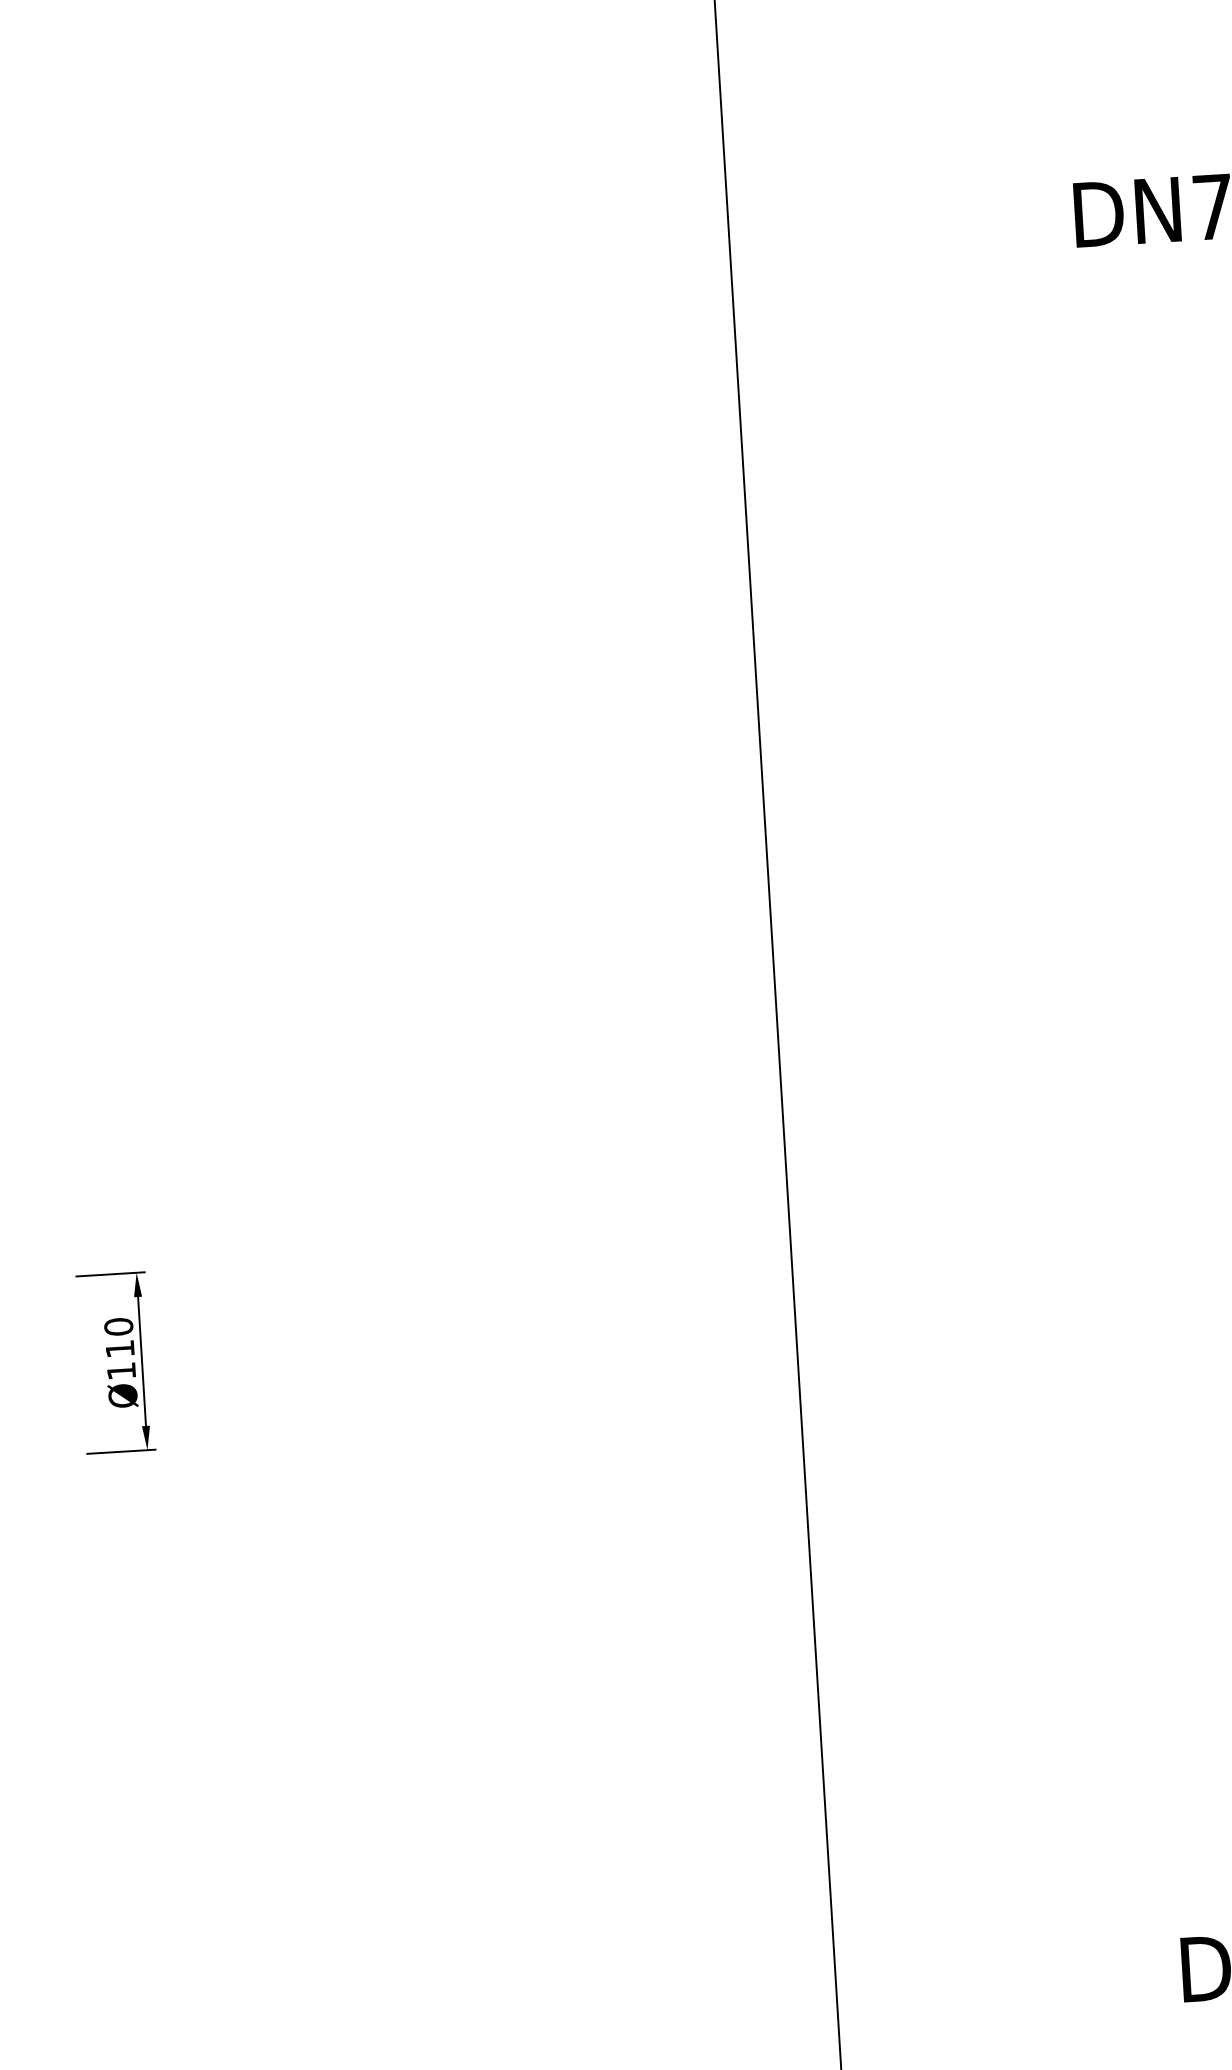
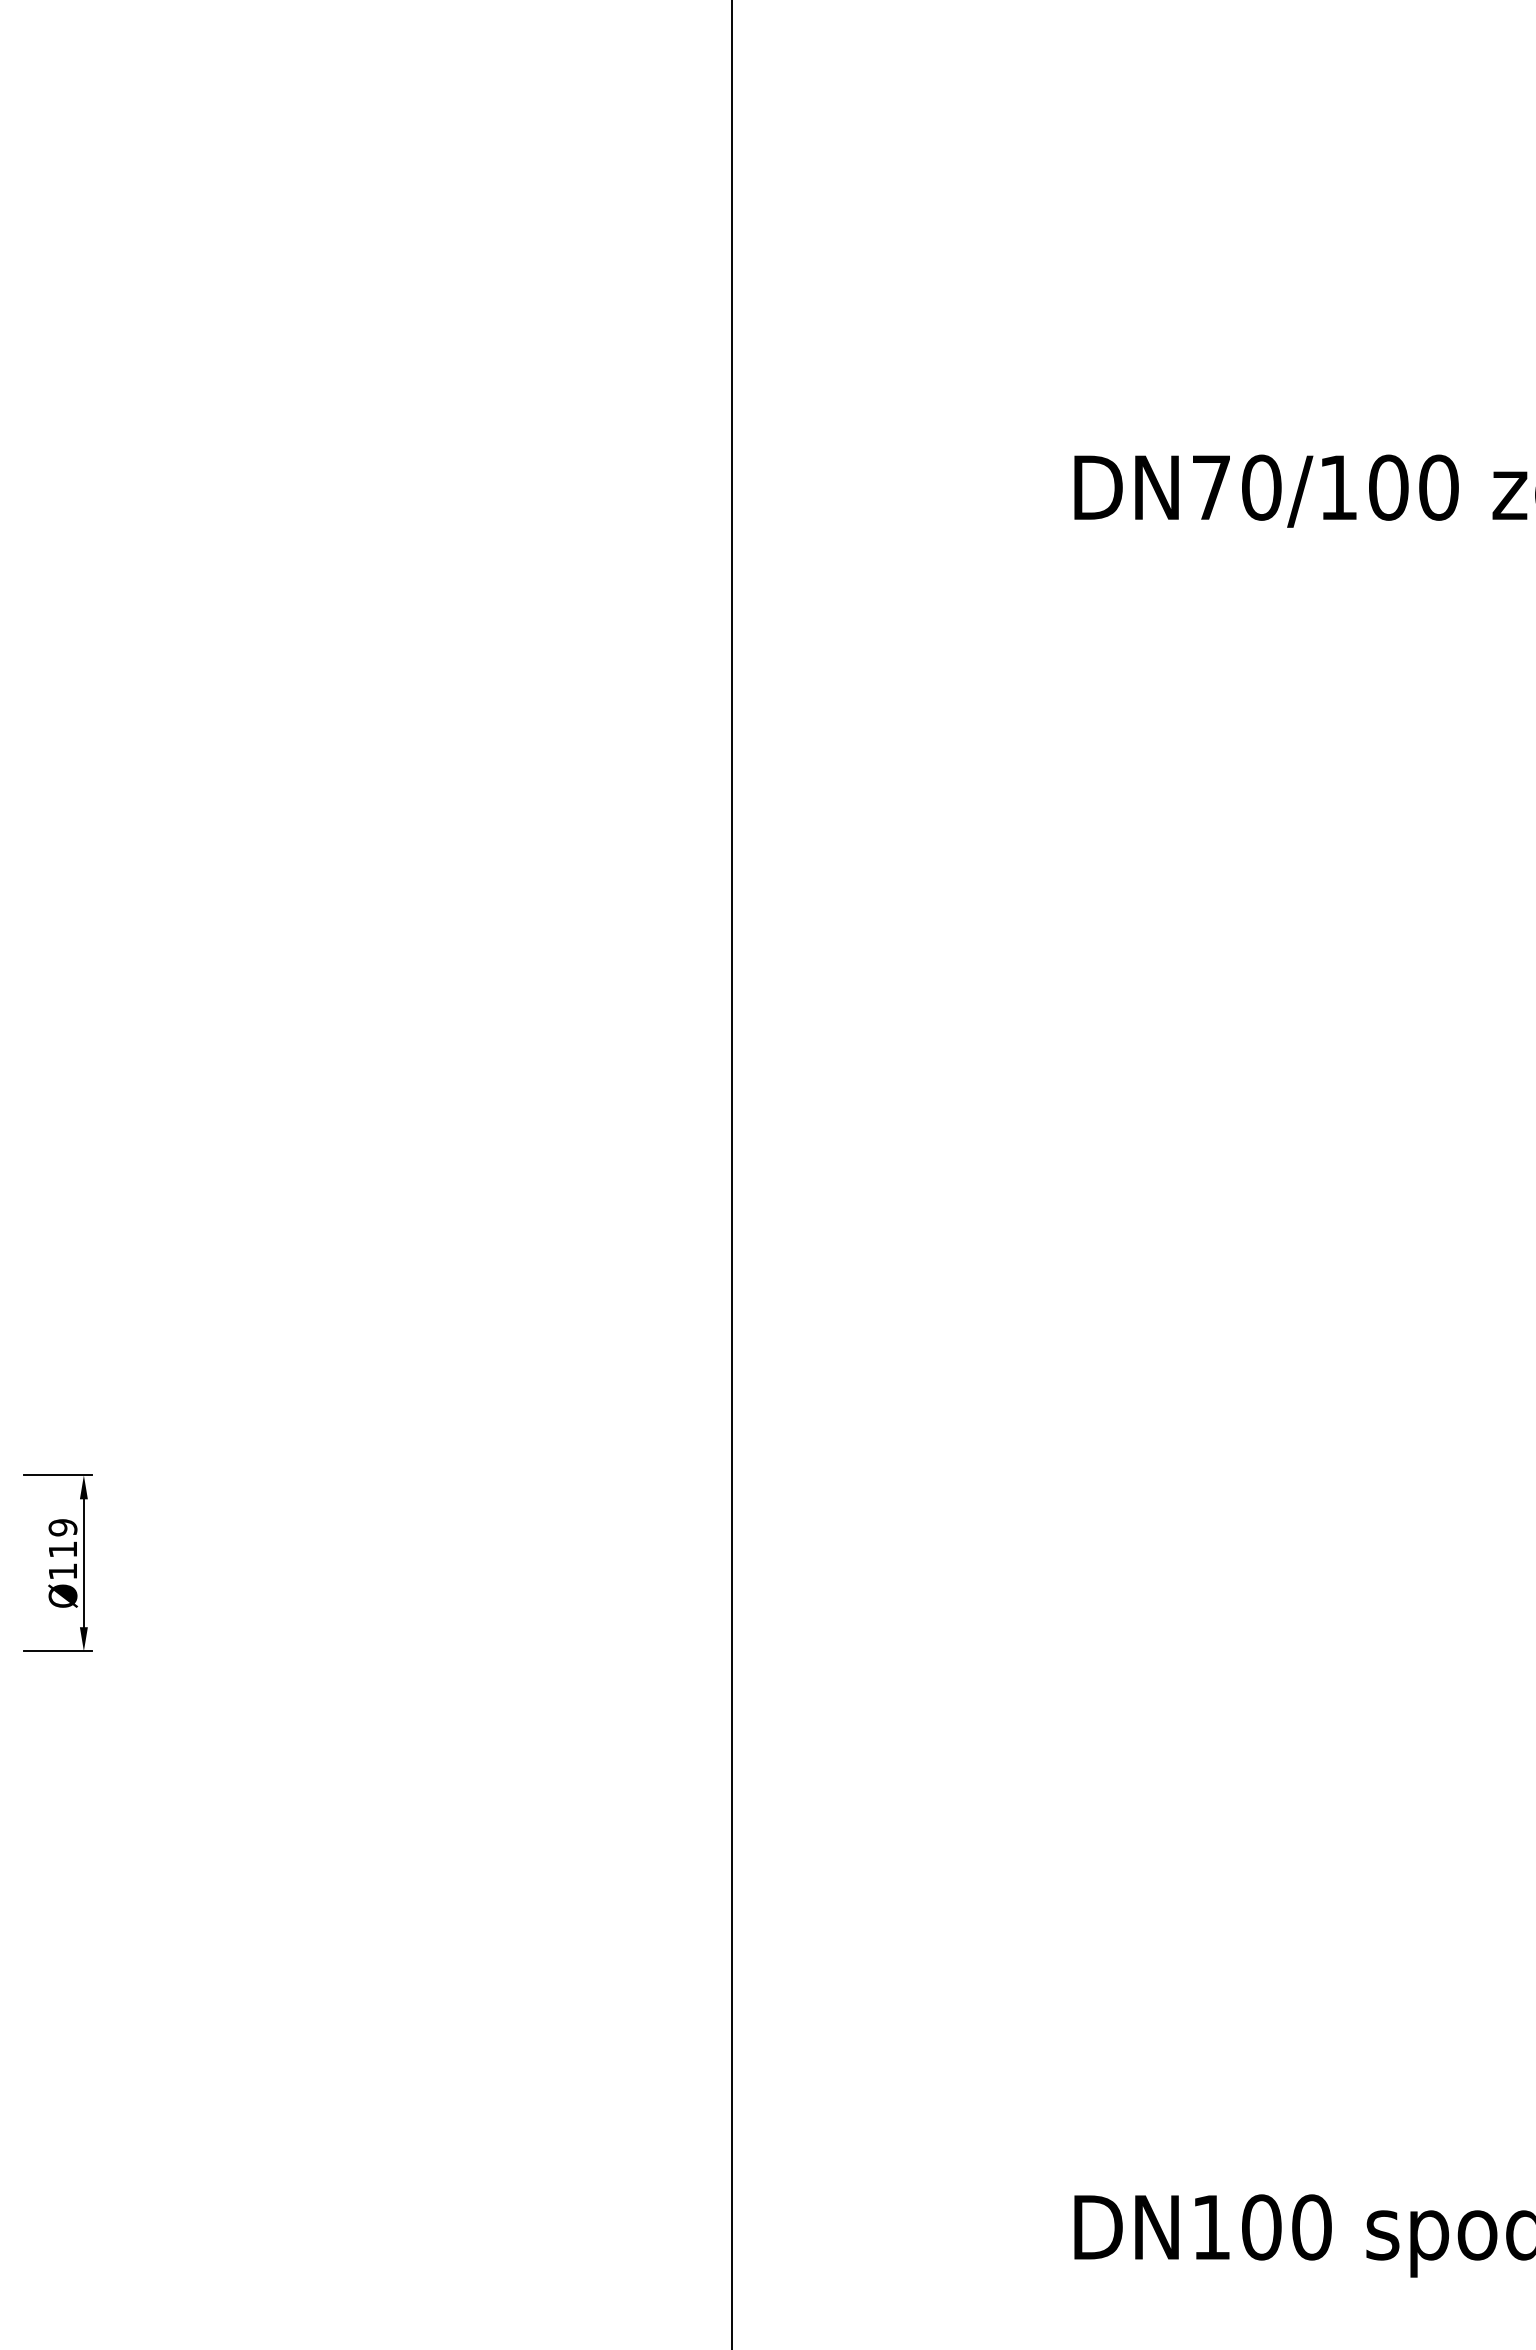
text: (118, 1326) -> (62, 1527), Ø110 -> Ø119

